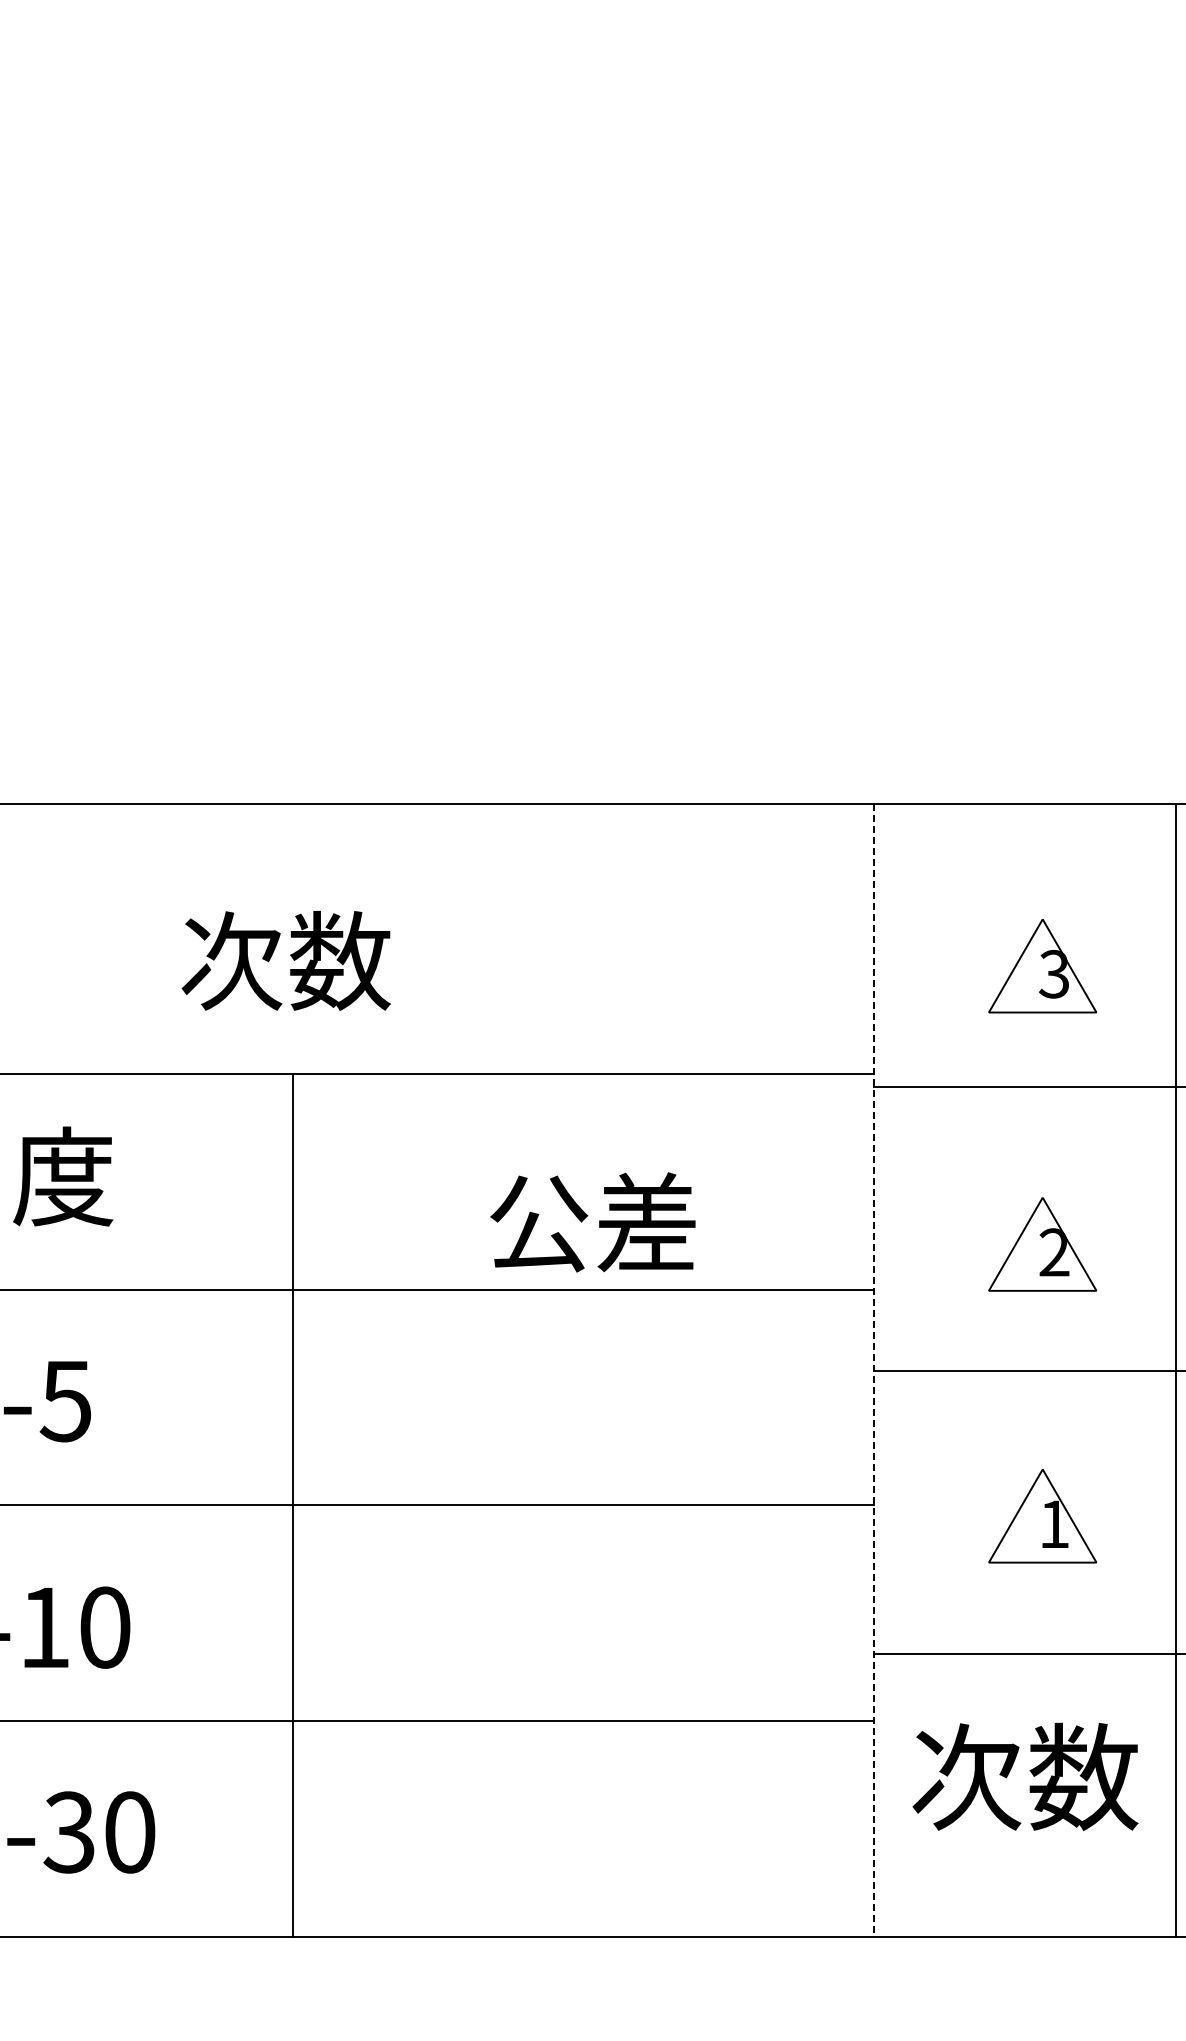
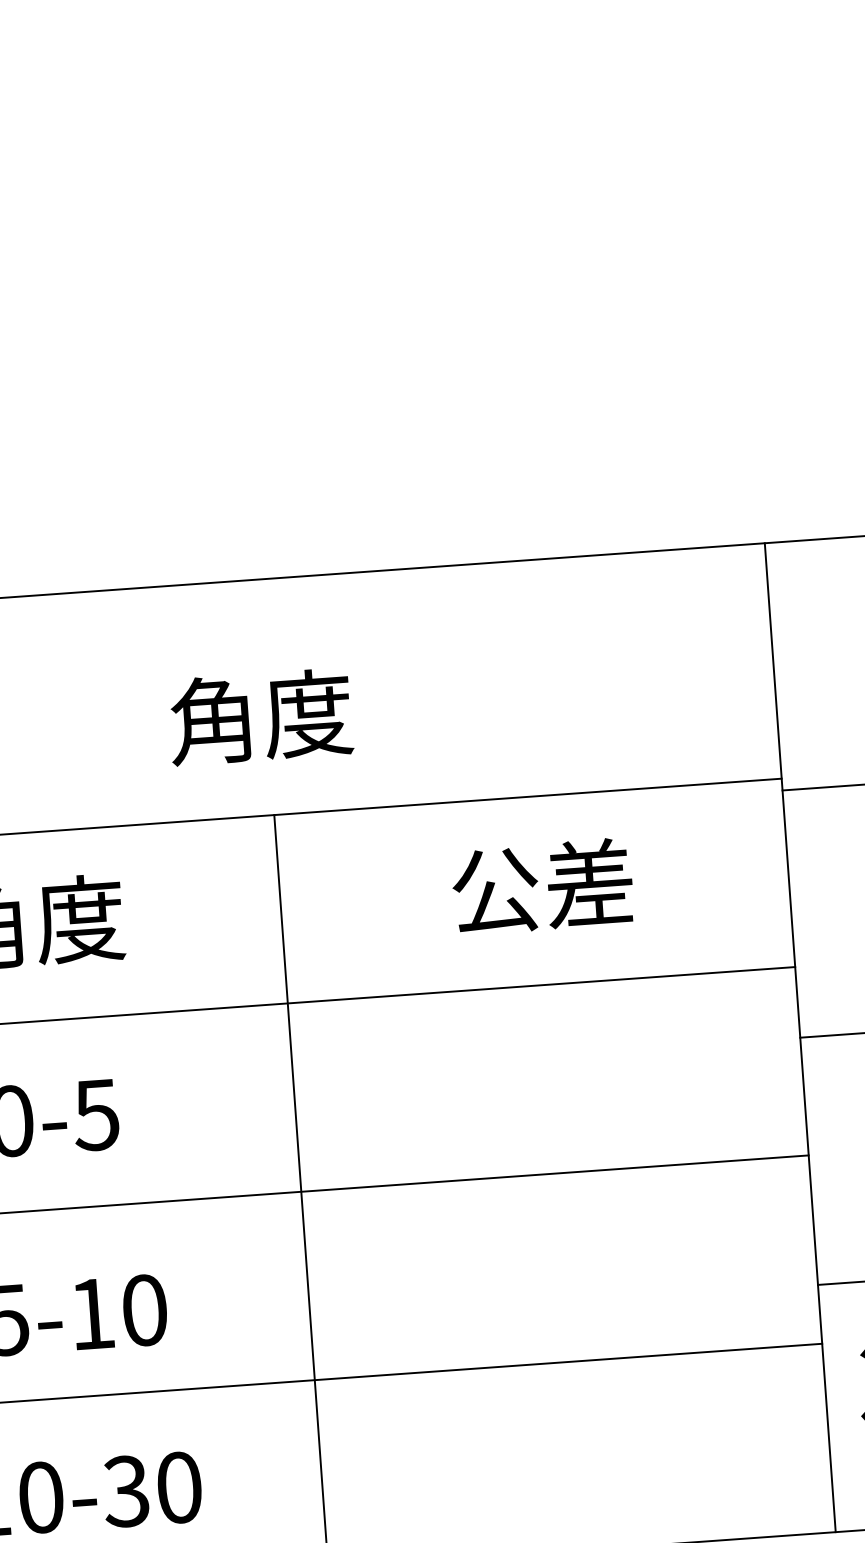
text: (285, 960) -> (260, 716), 次数 -> 角度
text: (592, 1222) -> (542, 886), moved
line: (874, 1371) -> (800, 1038), dashed -> solid

